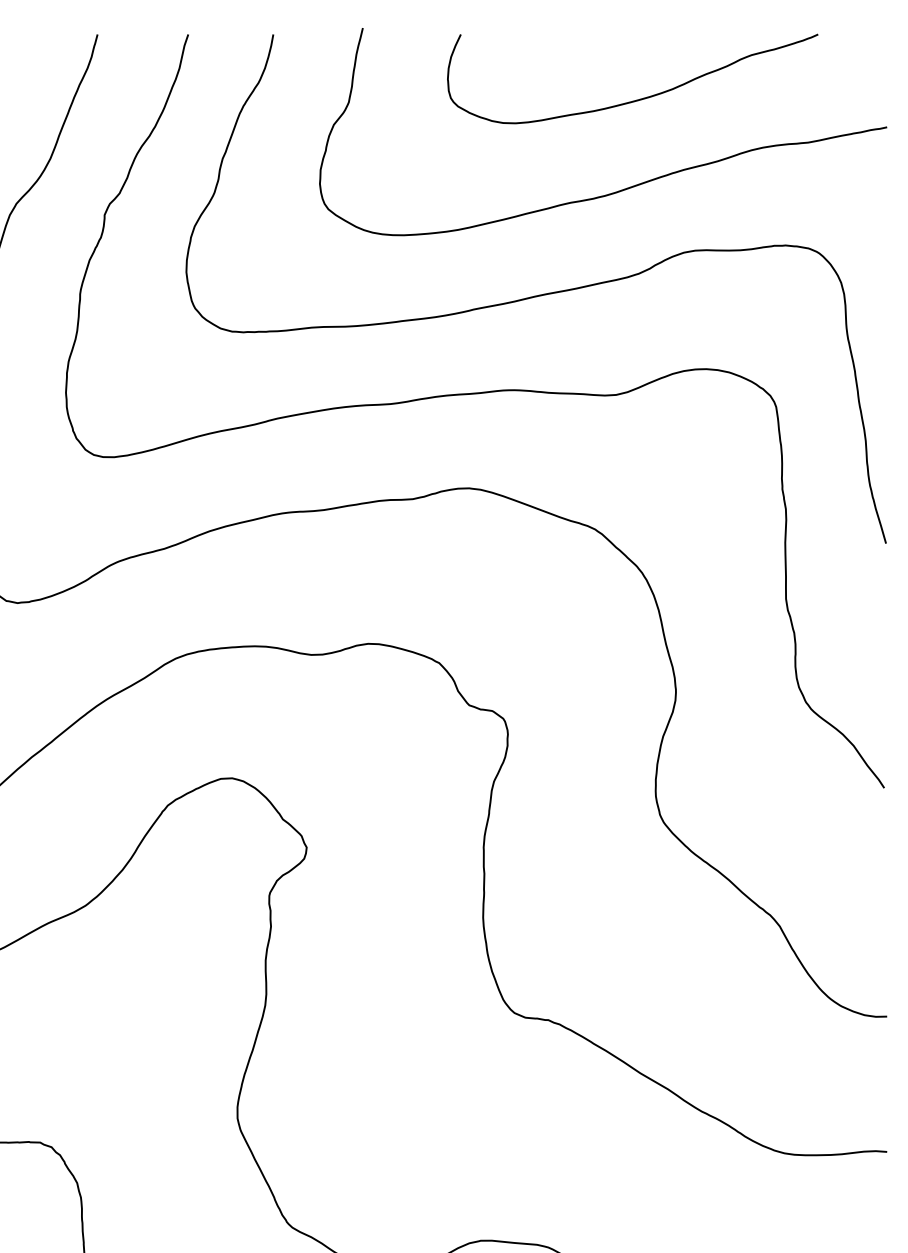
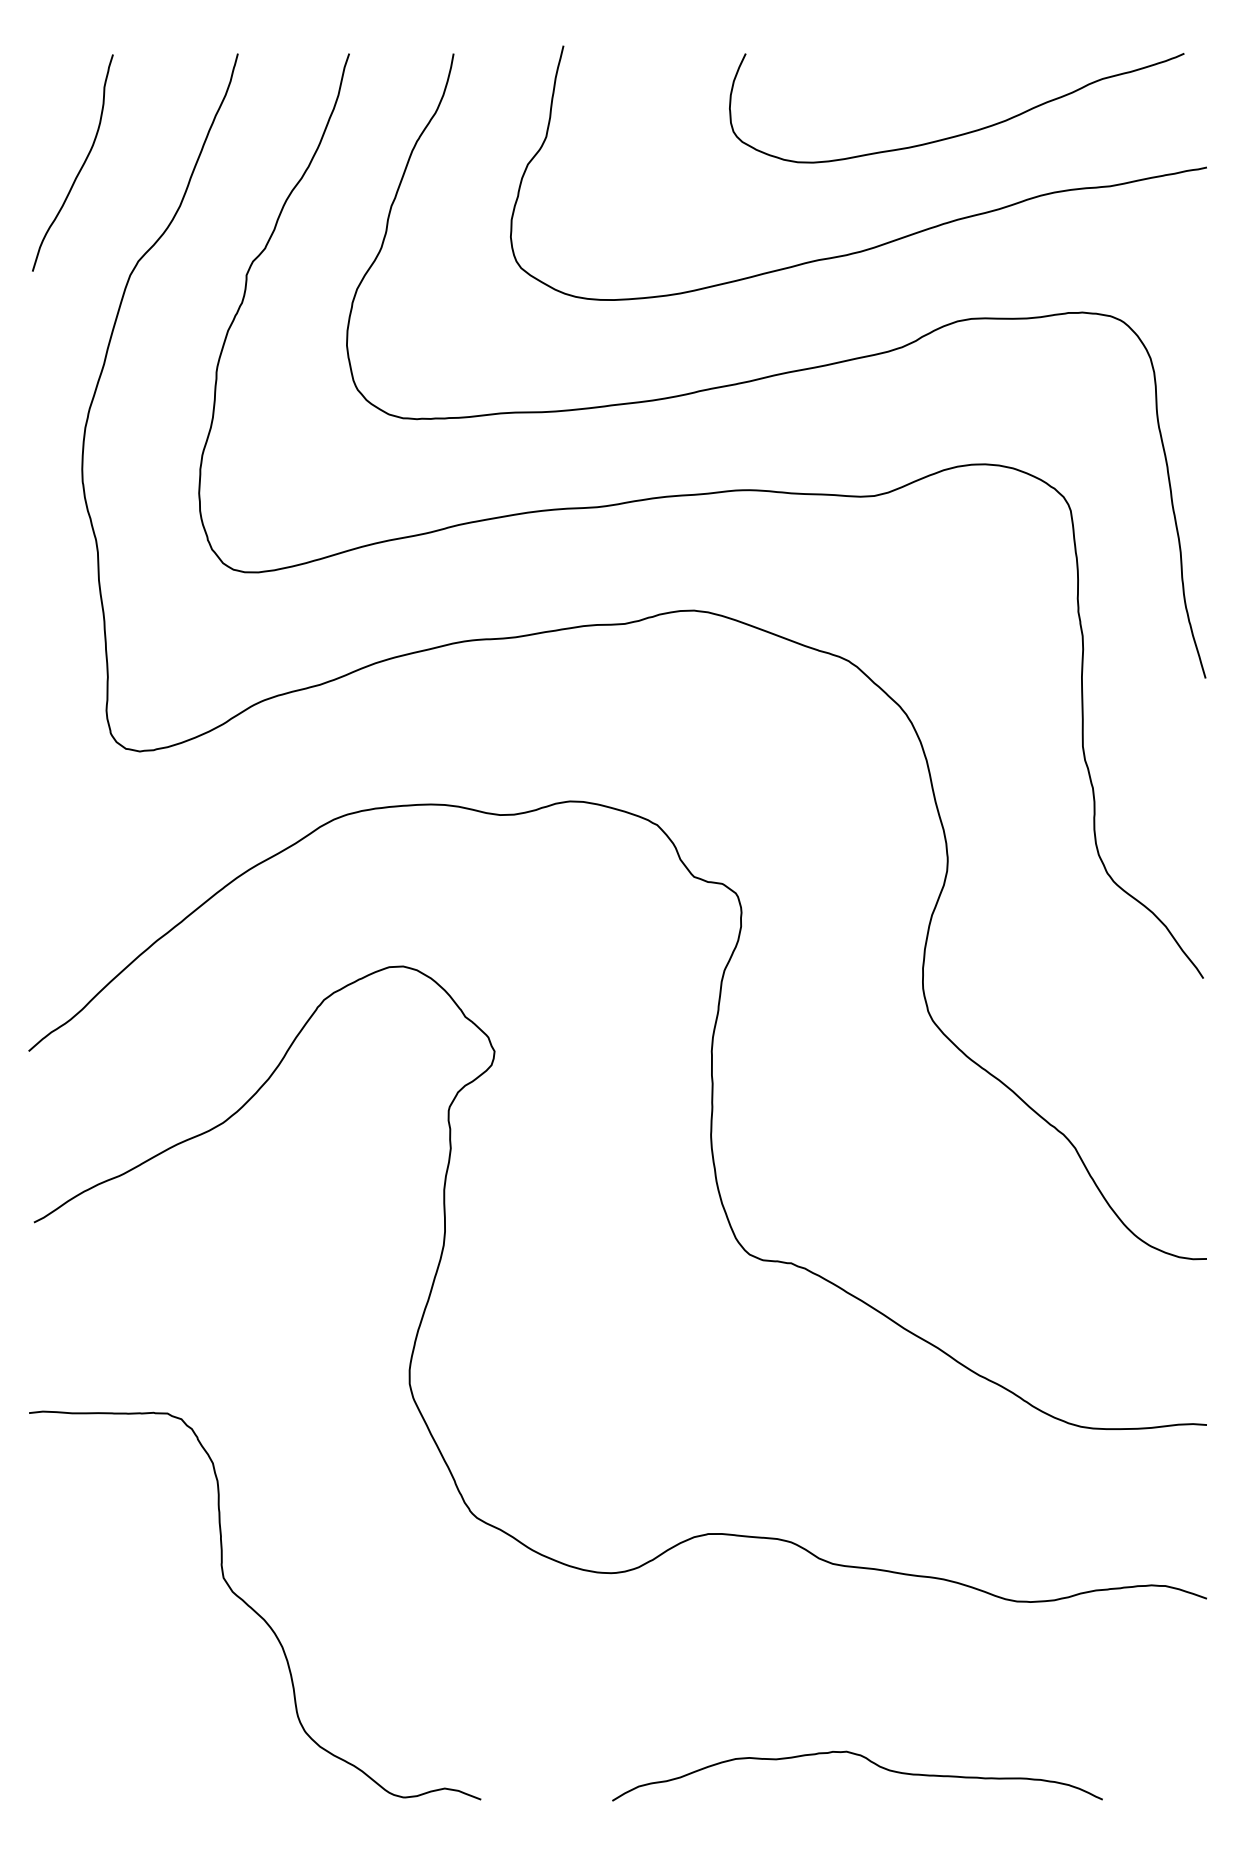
curve: (636, 99) -> (961, 133), moved

